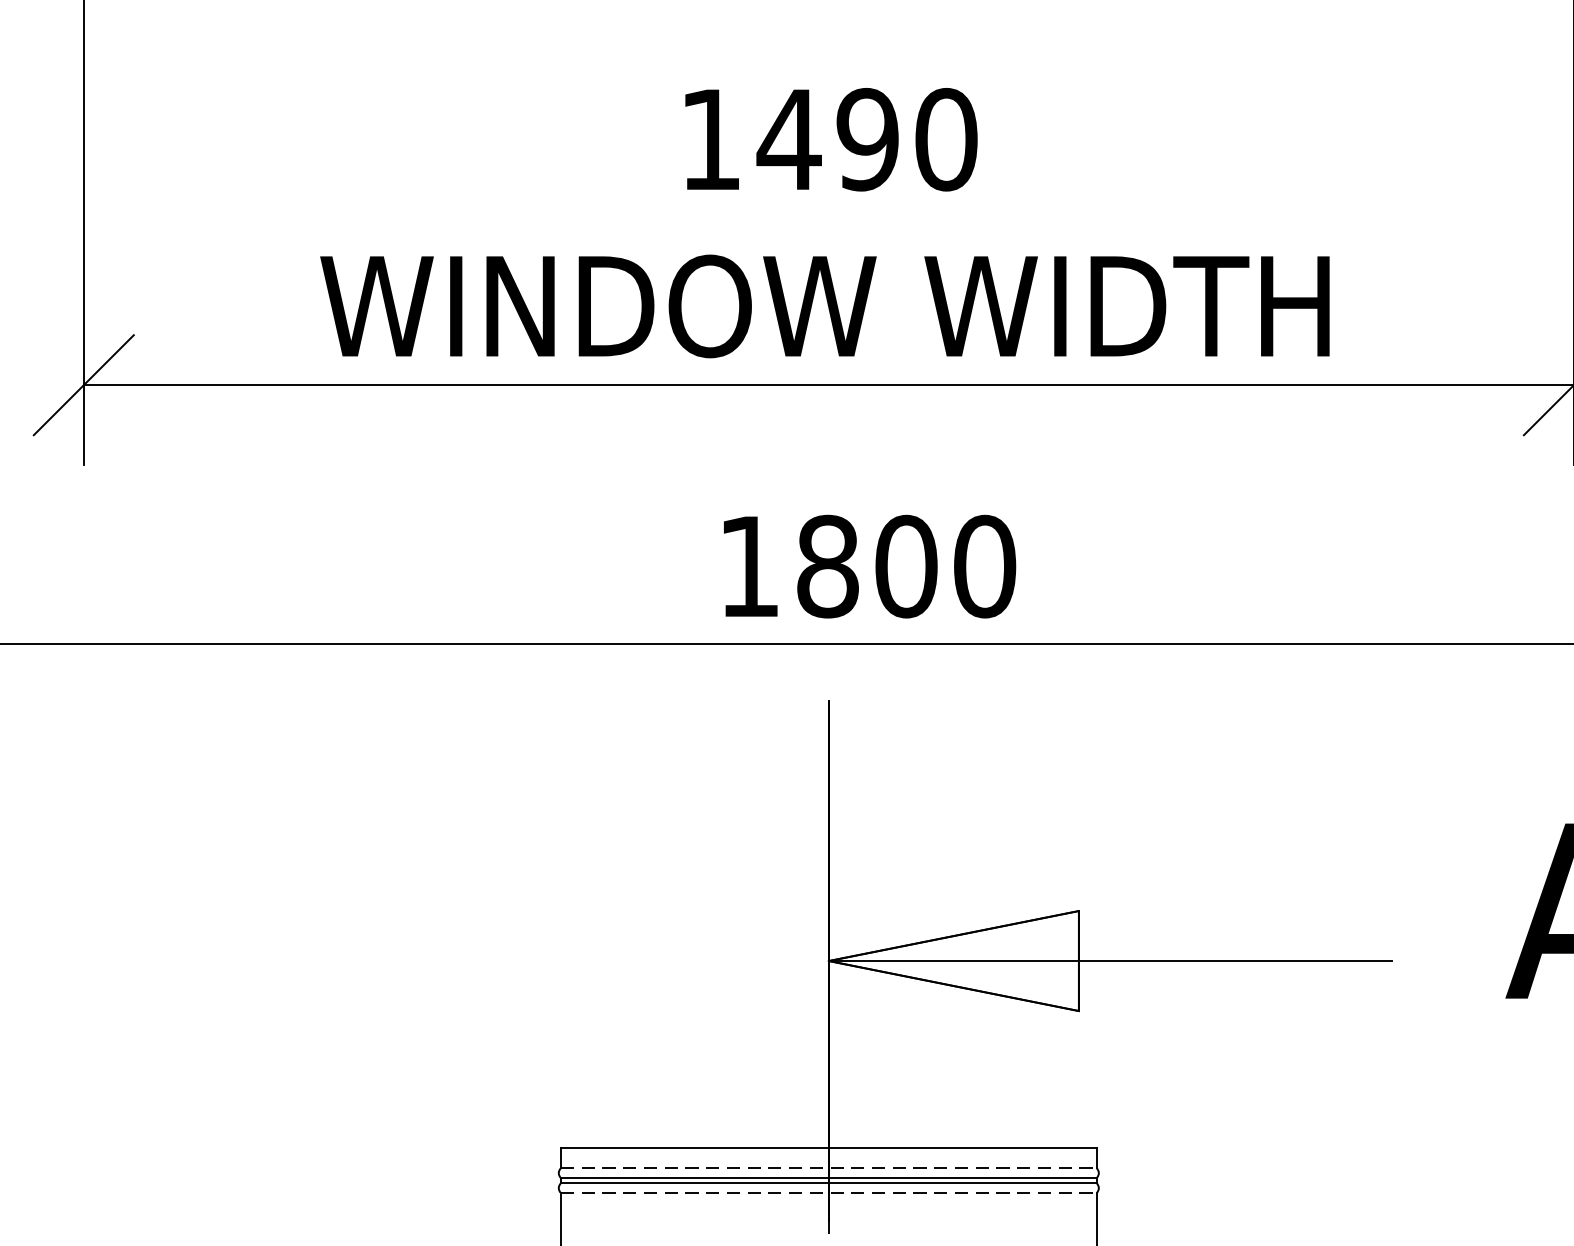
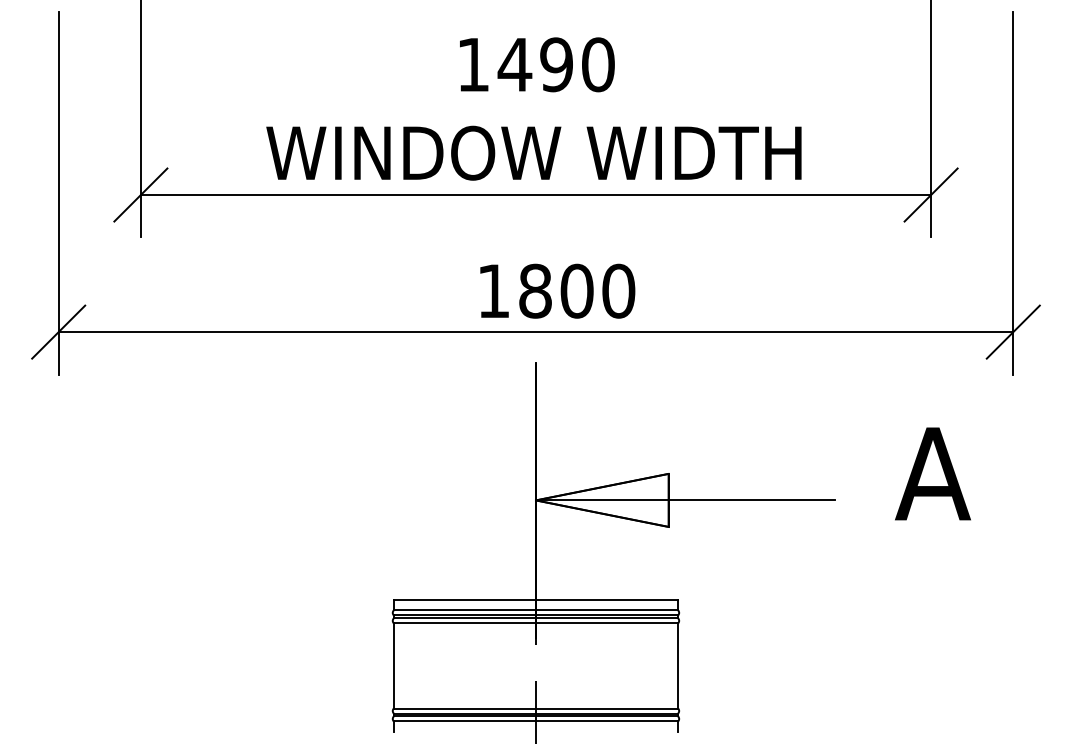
line: (829, 1168) -> (536, 610), dashed -> solid
line: (829, 1193) -> (536, 623), dashed -> solid

